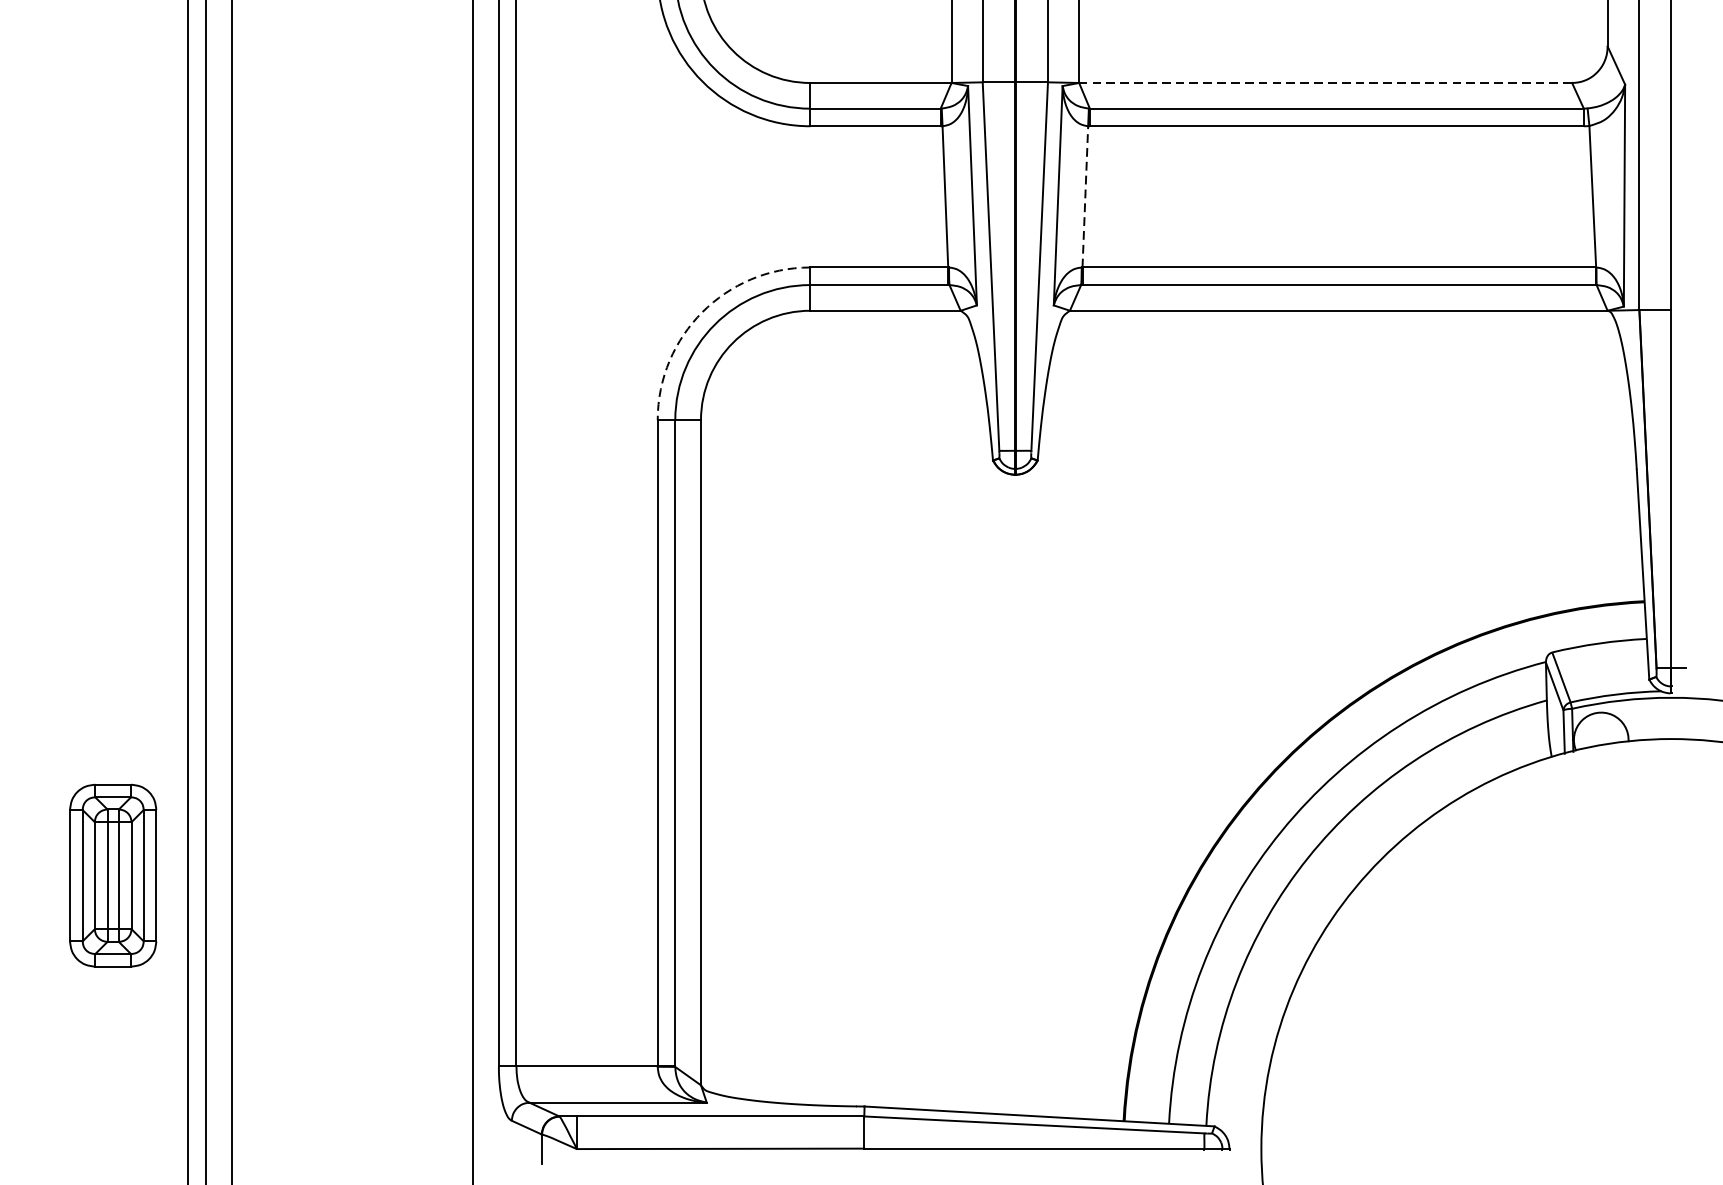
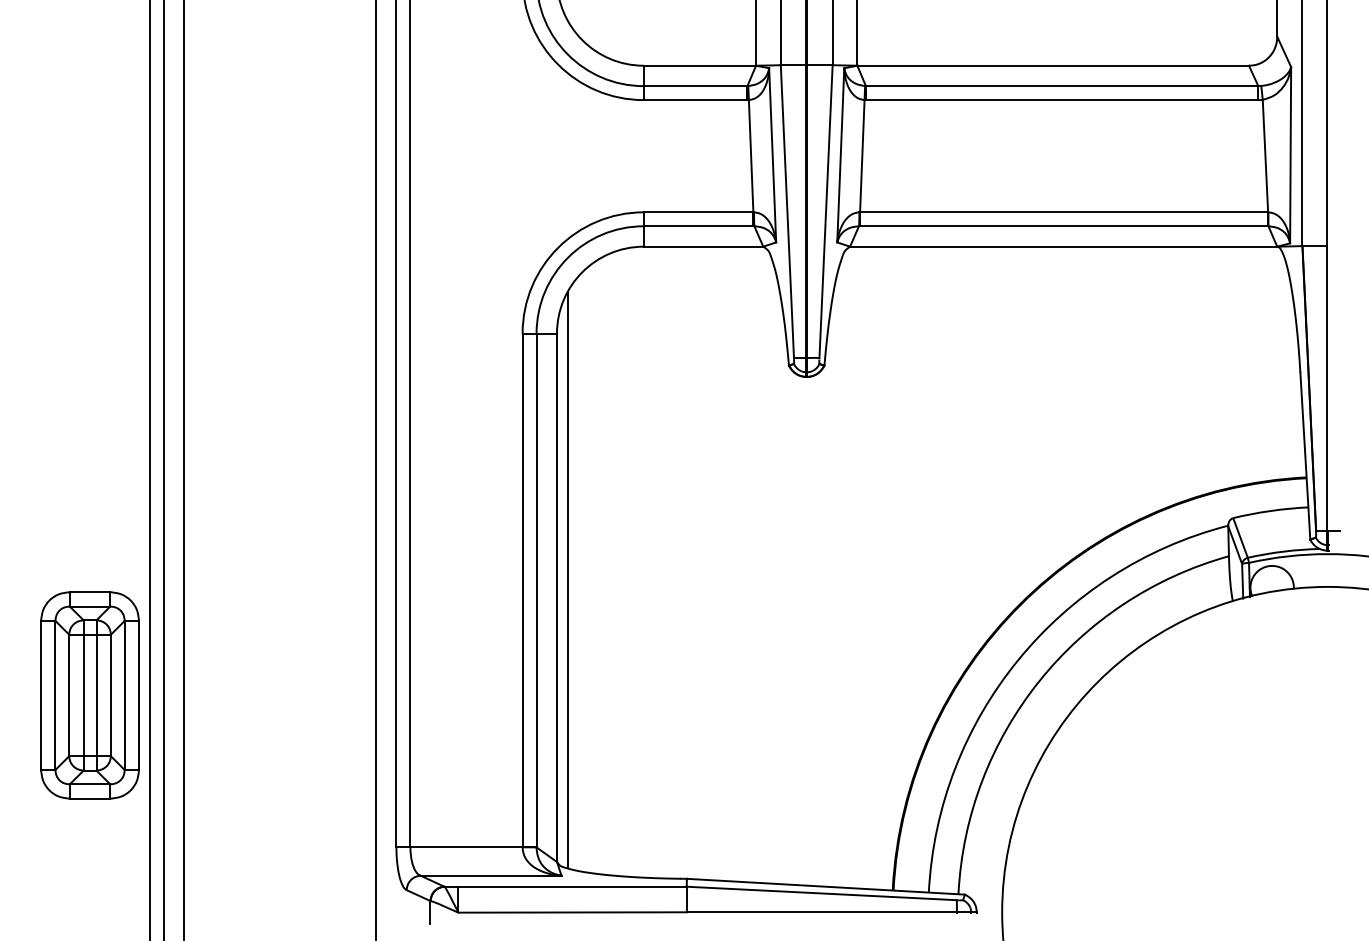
line: (1325, 82) -> (1053, 65), dashed -> solid
line: (1085, 195) -> (862, 155), dashed -> solid
arc: (702, 311) -> (558, 247), dashed -> solid
line: (714, 730) -> (567, 580), added
part: (112, 875) -> (89, 695), size x1.43

